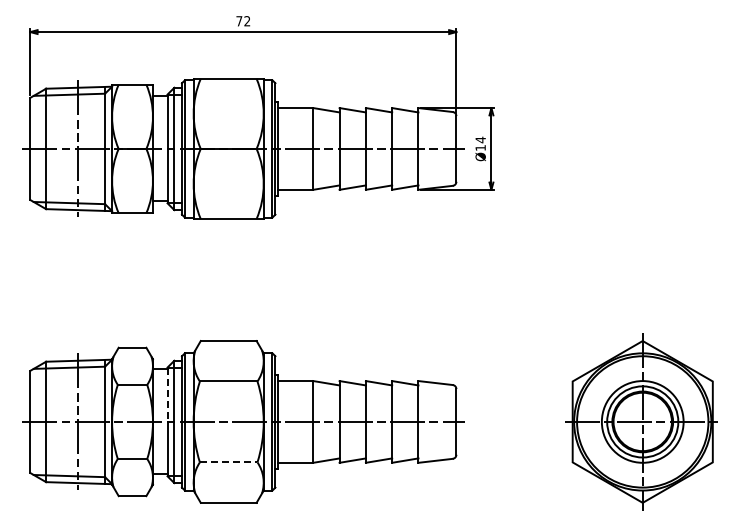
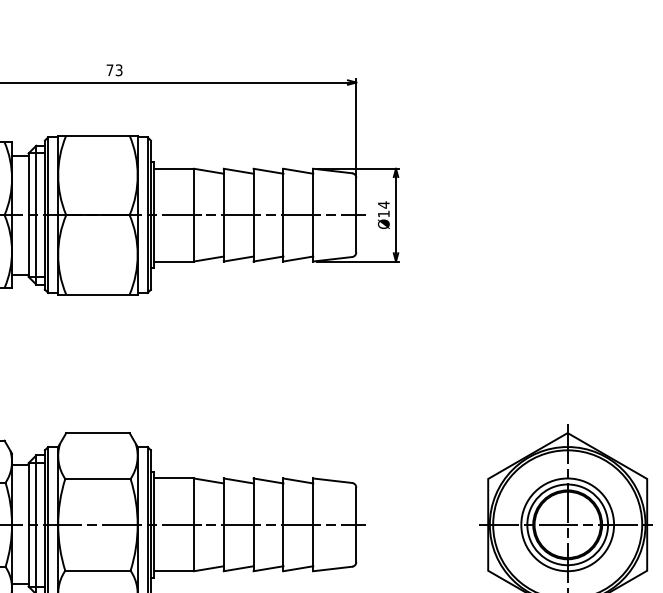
text: (247, 21) -> (119, 70), 72 -> 73
line: (167, 395) -> (28, 494), dashed -> solid
line: (228, 462) -> (97, 570), dashed -> solid

